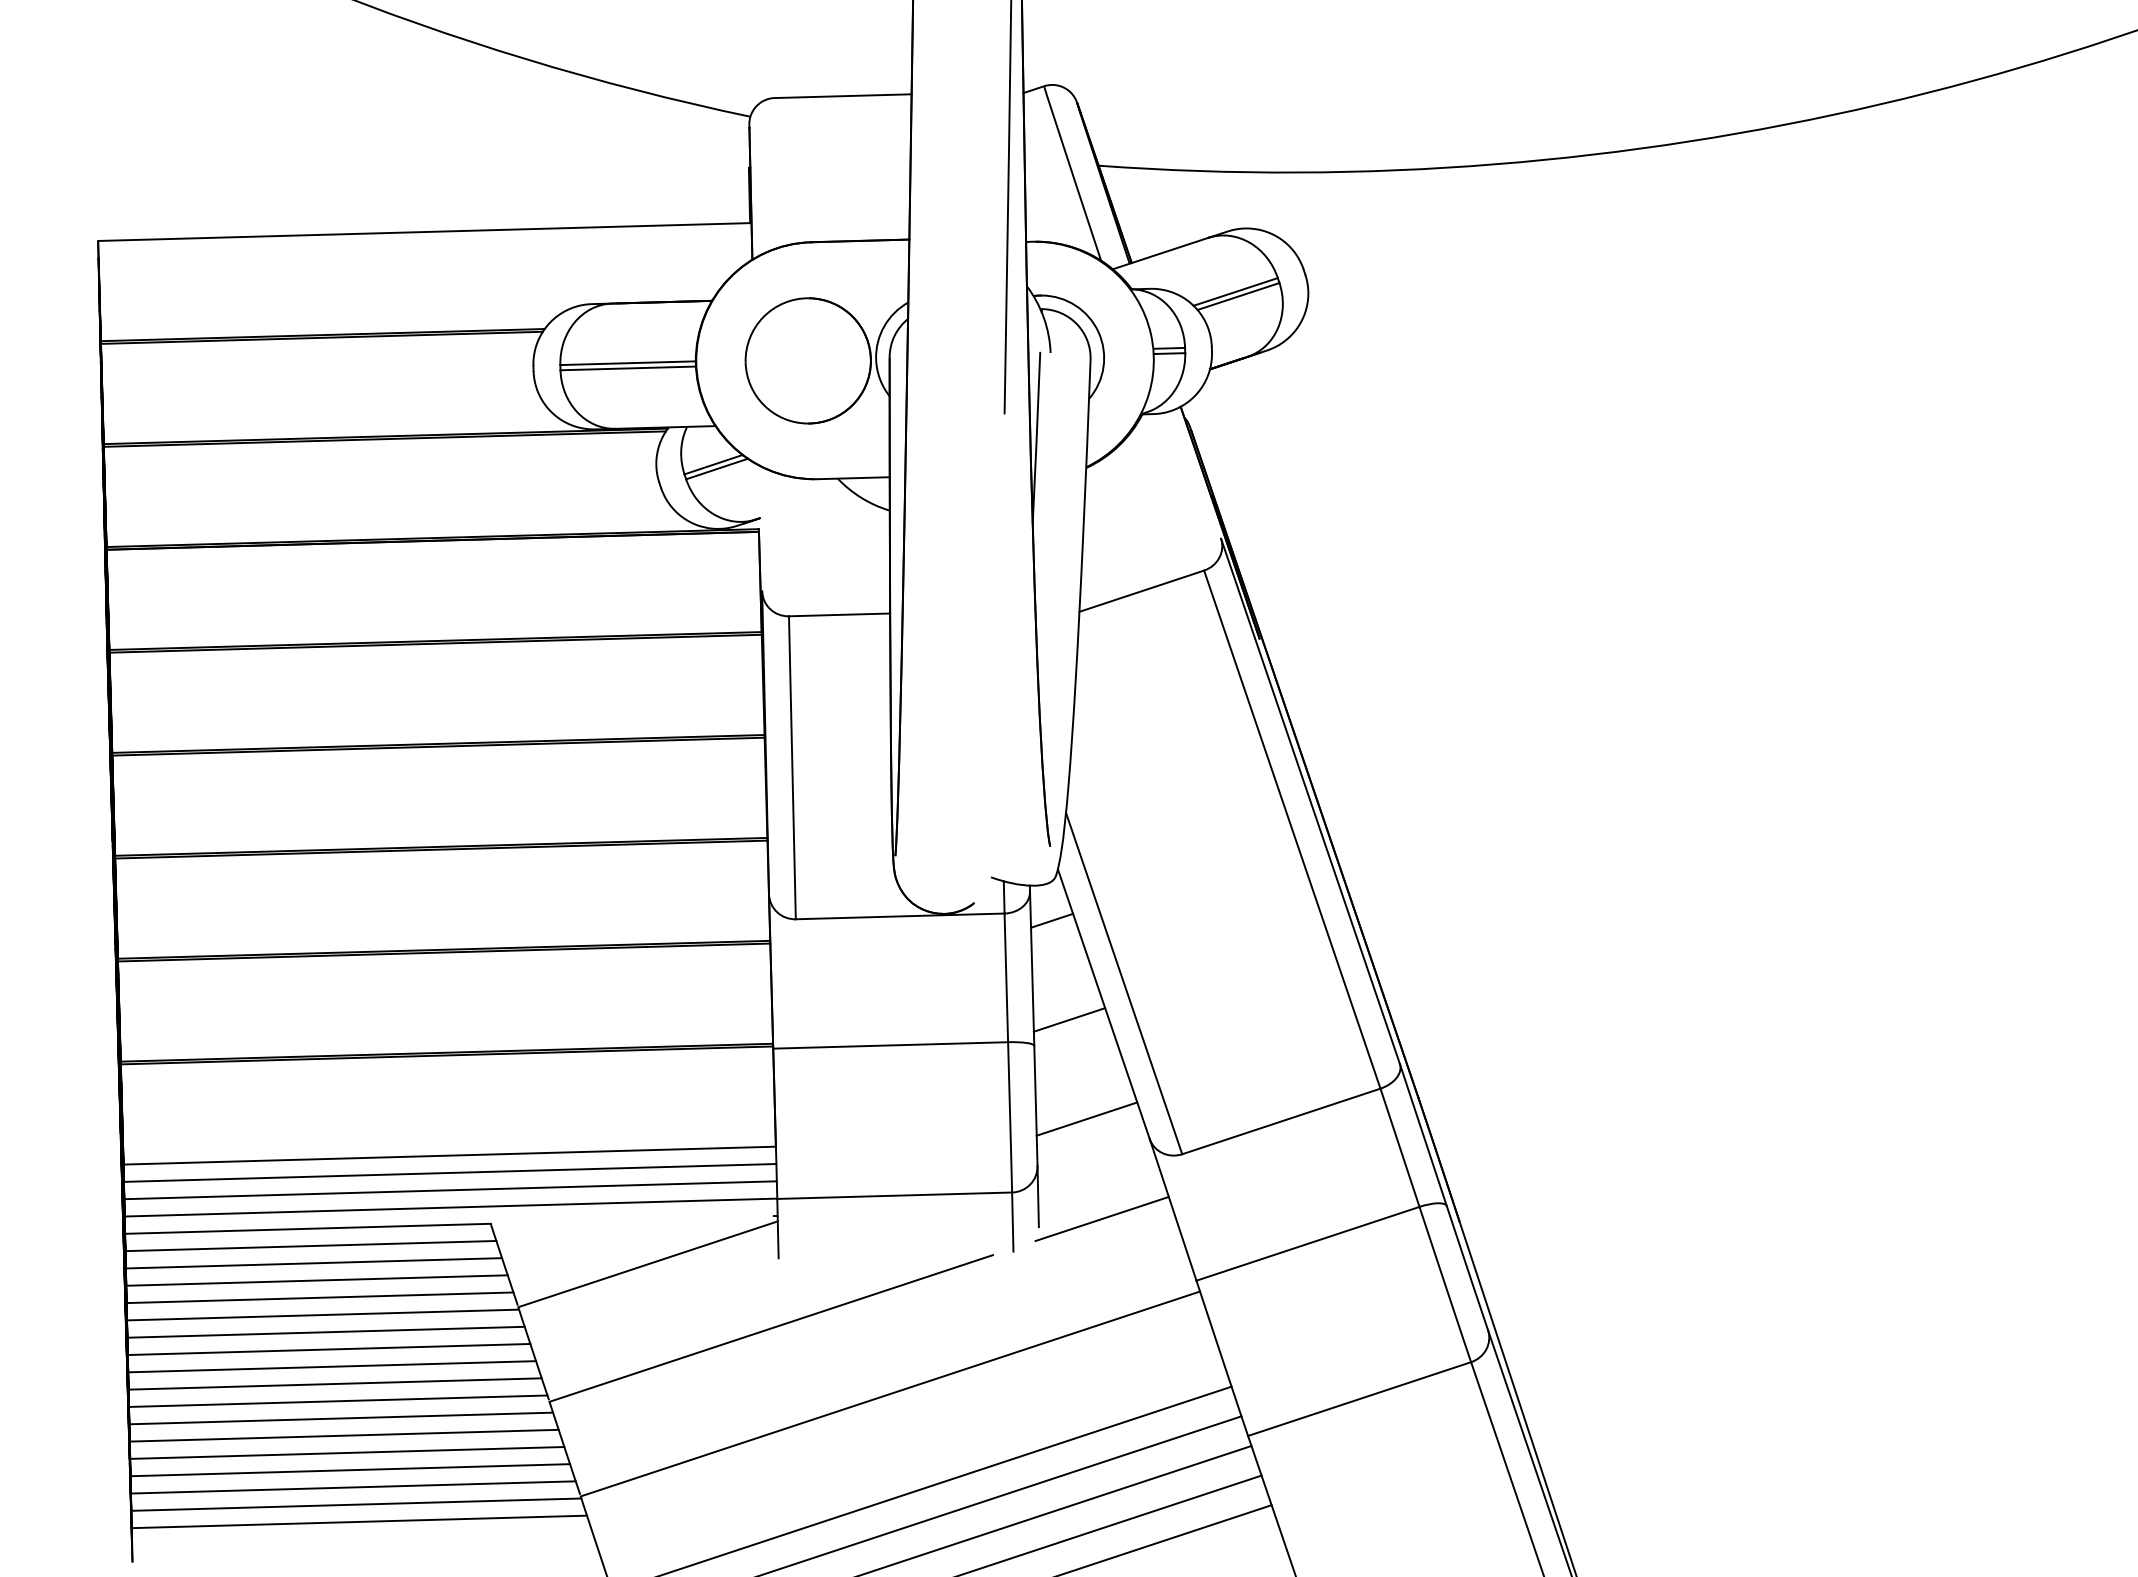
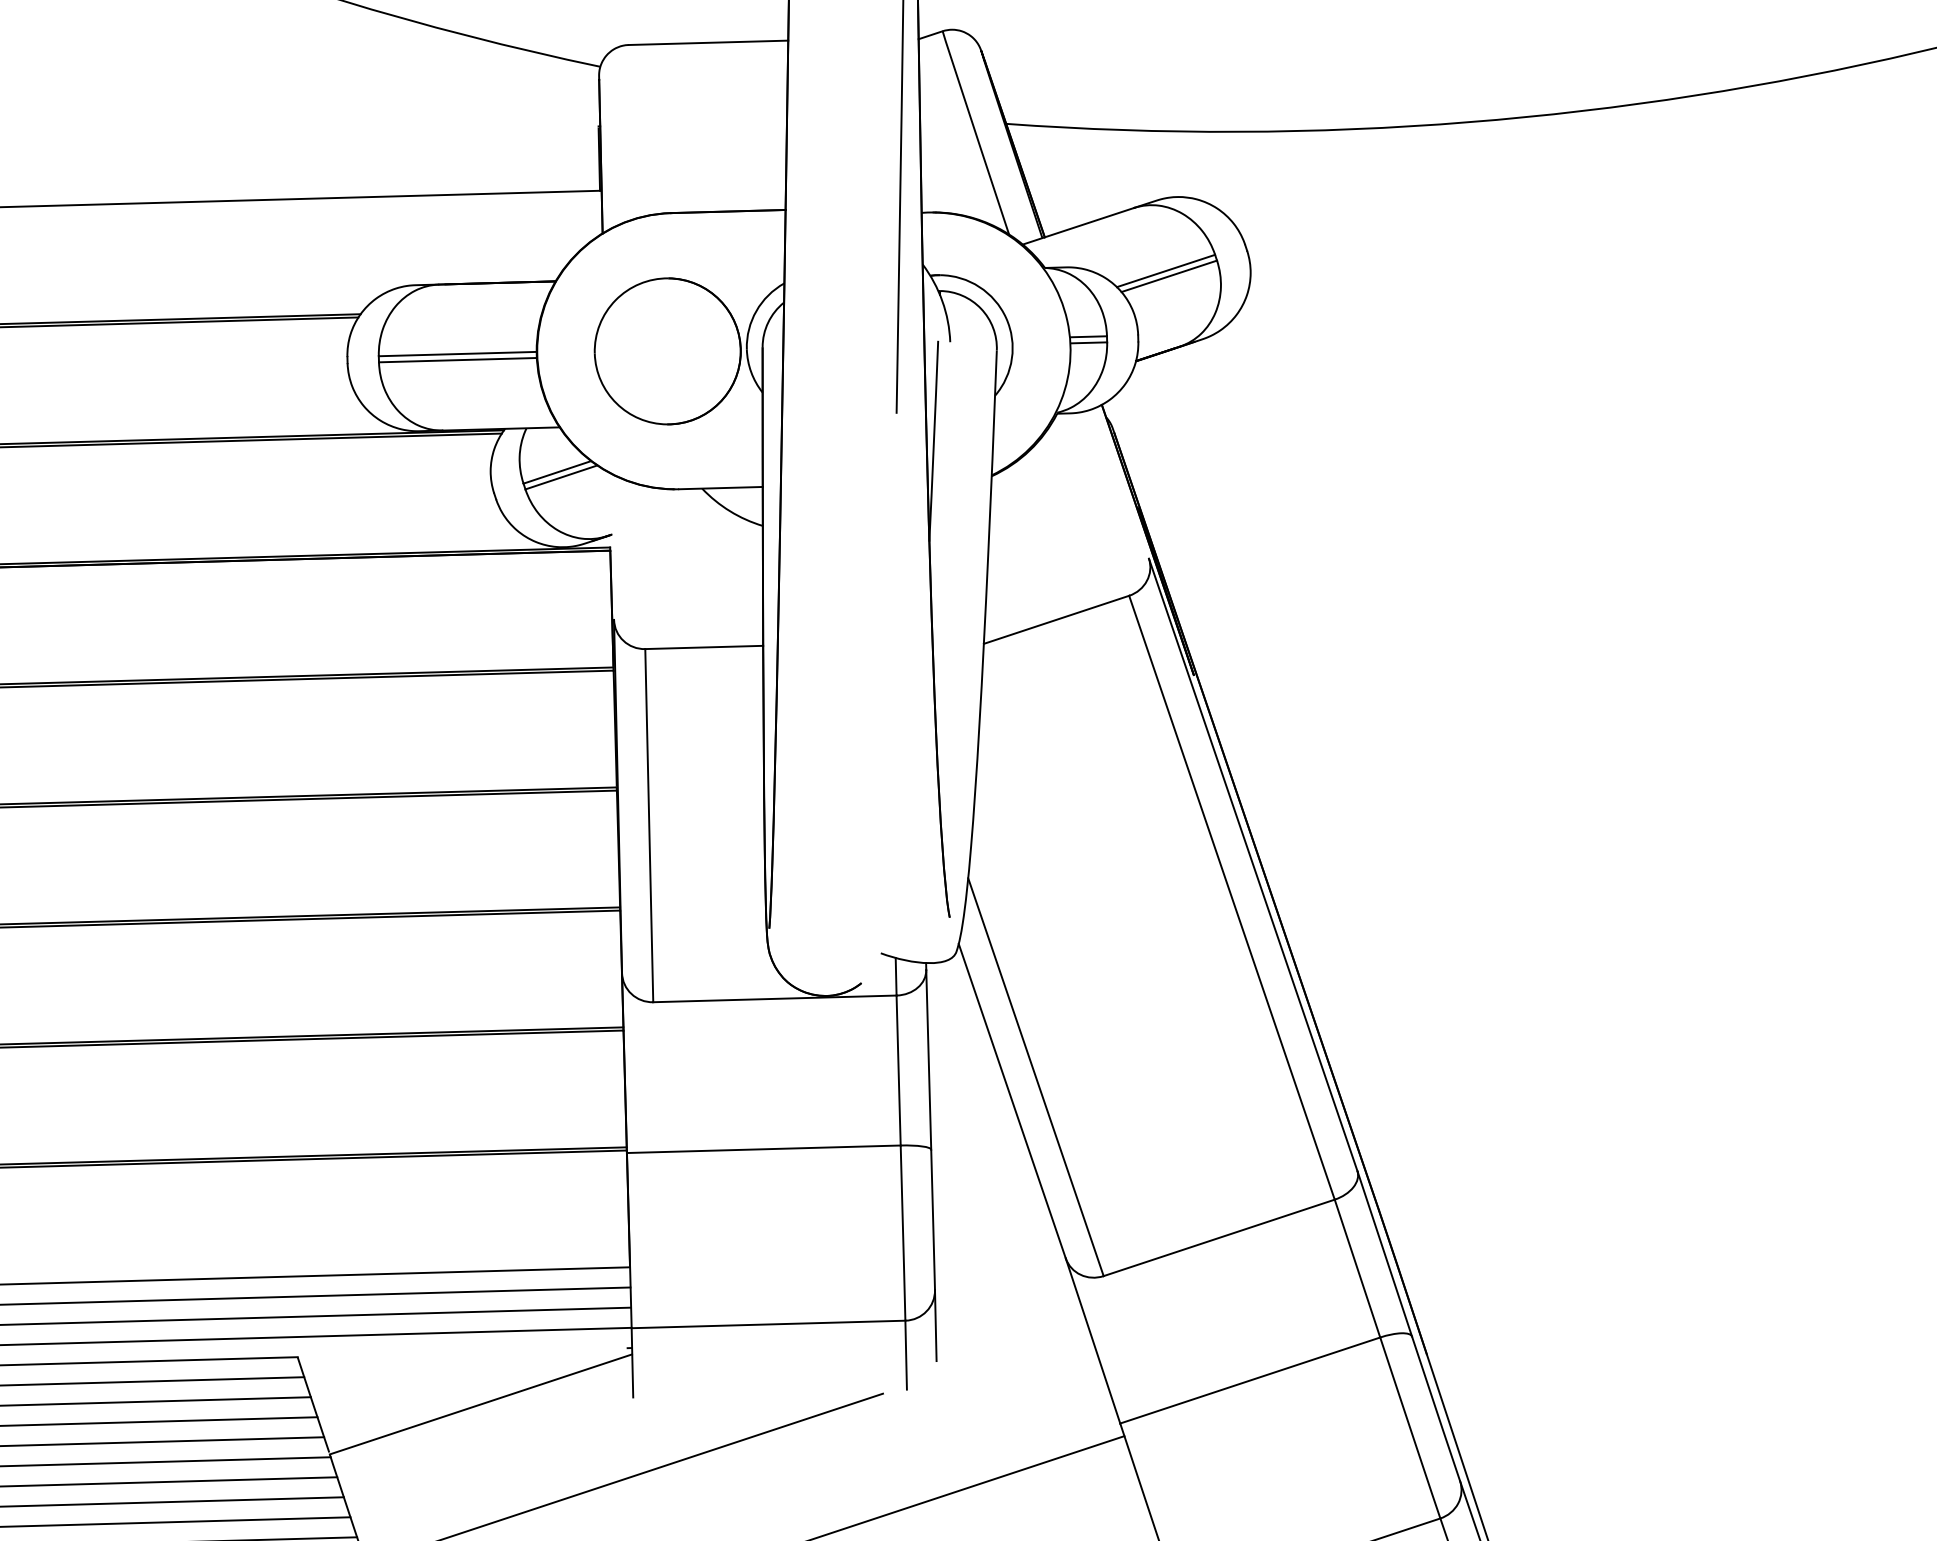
line: (1052, 920) -> (952, 1003), removed
line: (1069, 1019) -> (972, 1119), removed
line: (1086, 1118) -> (992, 1234), removed
line: (1101, 1218) -> (1009, 1351), removed

